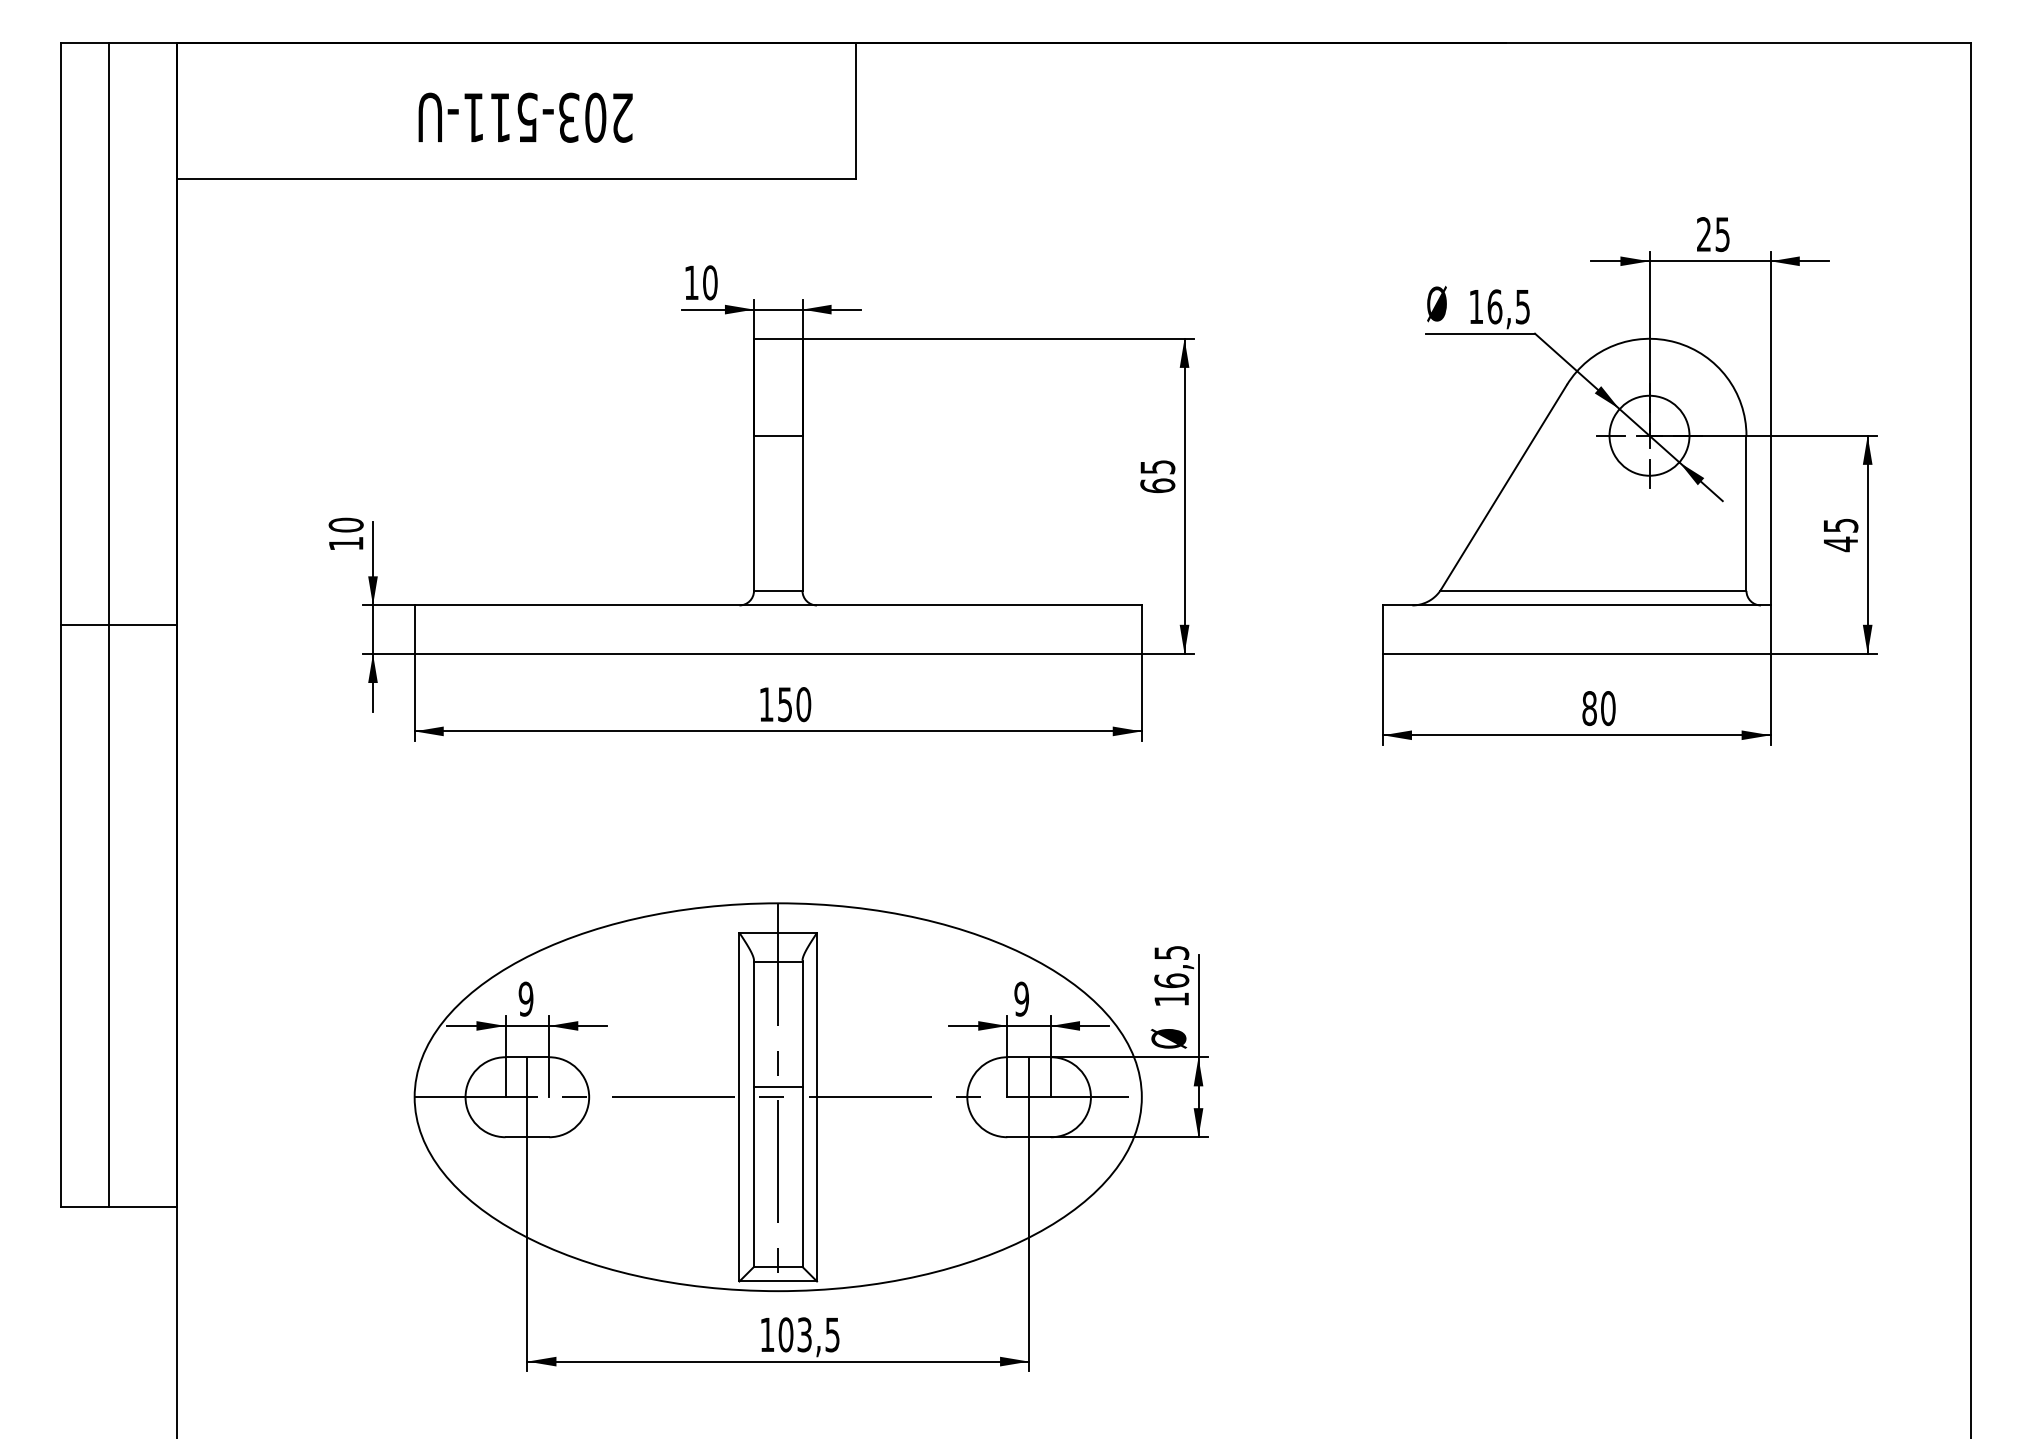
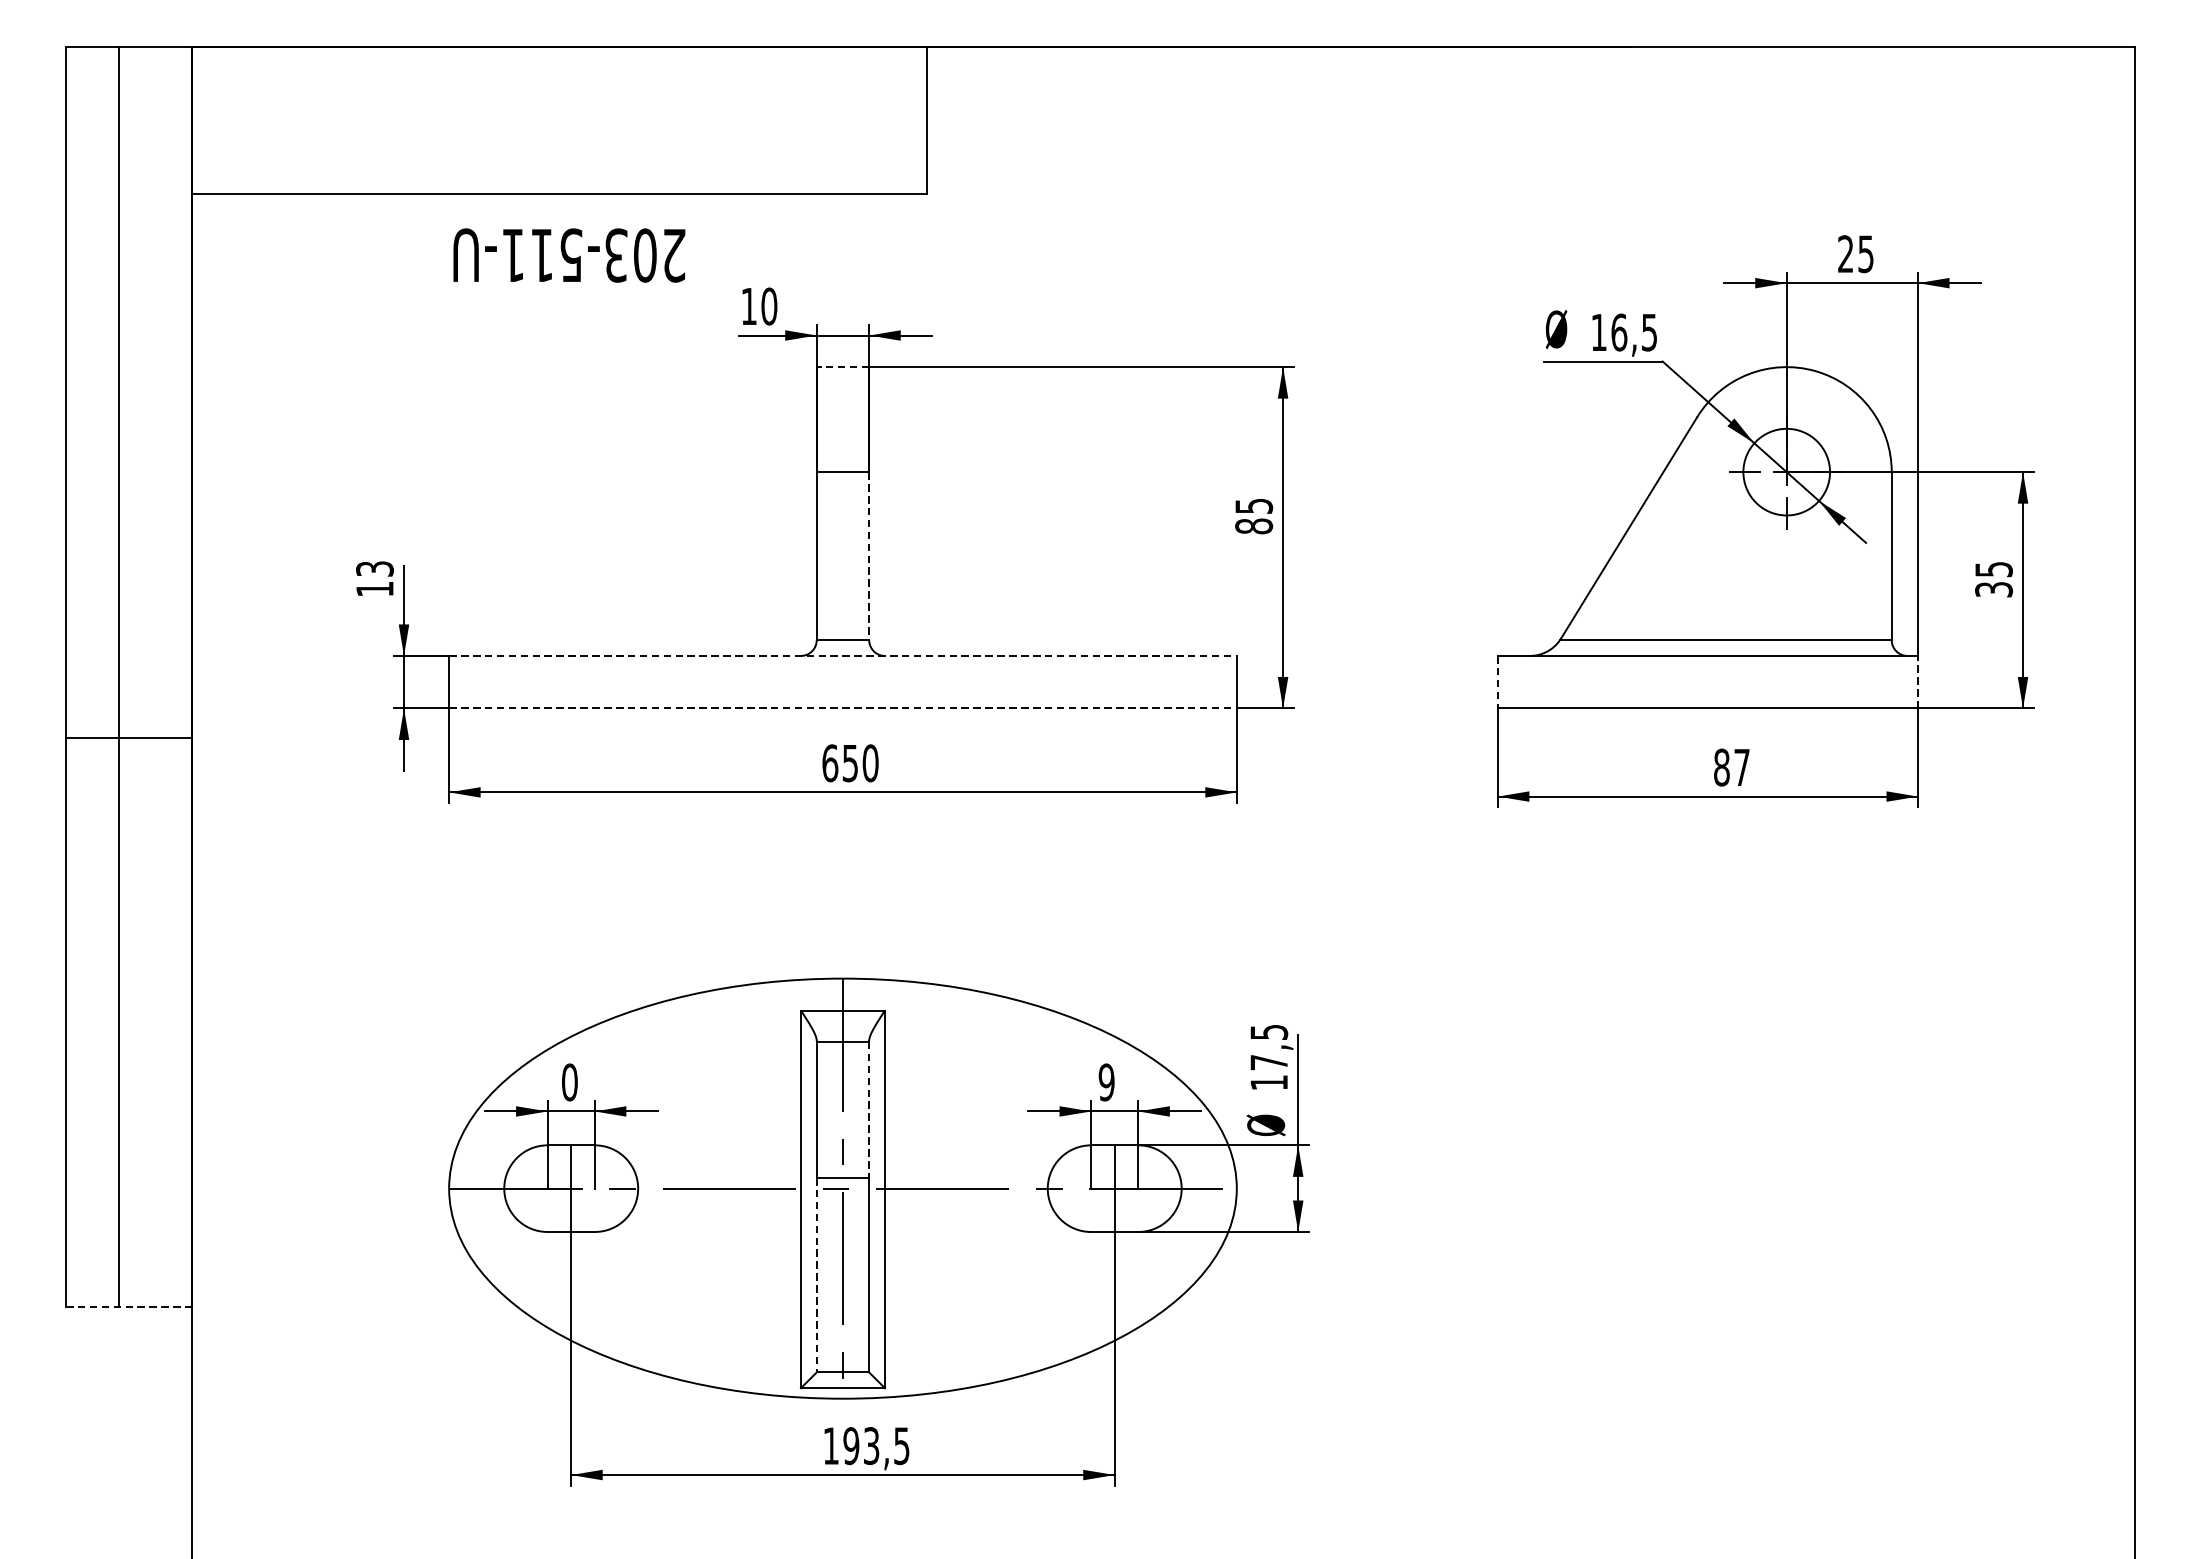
text: (525, 117) -> (569, 255), moved
line: (777, 338) -> (842, 366), solid -> dashed
text: (1157, 485) -> (1253, 526), 65 -> 85
line: (802, 513) -> (869, 556), solid -> dashed
text: (345, 524) -> (374, 568), 10 -> 13
text: (1840, 544) -> (1993, 589), 45 -> 35
line: (778, 605) -> (843, 656), solid -> dashed
line: (118, 625) -> (128, 738), moved
line: (1770, 629) -> (1917, 682), solid -> dashed
line: (1382, 630) -> (1497, 683), solid -> dashed
line: (778, 653) -> (843, 708), solid -> dashed
text: (766, 704) -> (830, 763), 150 -> 650
text: (1608, 708) -> (1742, 767), 80 -> 87
text: (1171, 980) -> (1268, 1062), 16,5 -> 17,5
text: (525, 998) -> (569, 1081), 9 -> 0
line: (802, 1024) -> (869, 1109), solid -> dashed
line: (754, 1177) -> (817, 1275), solid -> dashed
line: (119, 1206) -> (129, 1307), solid -> dashed
text: (785, 1334) -> (850, 1445), 103,5 -> 193,5

